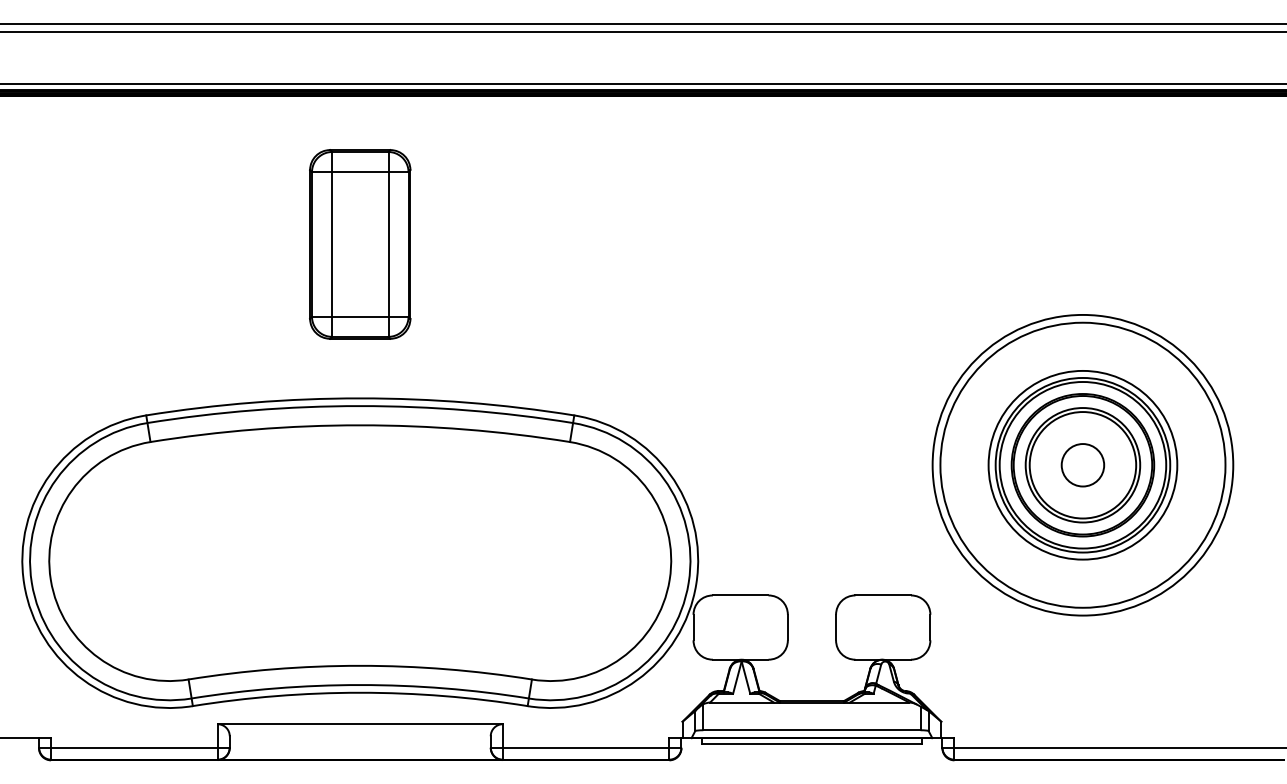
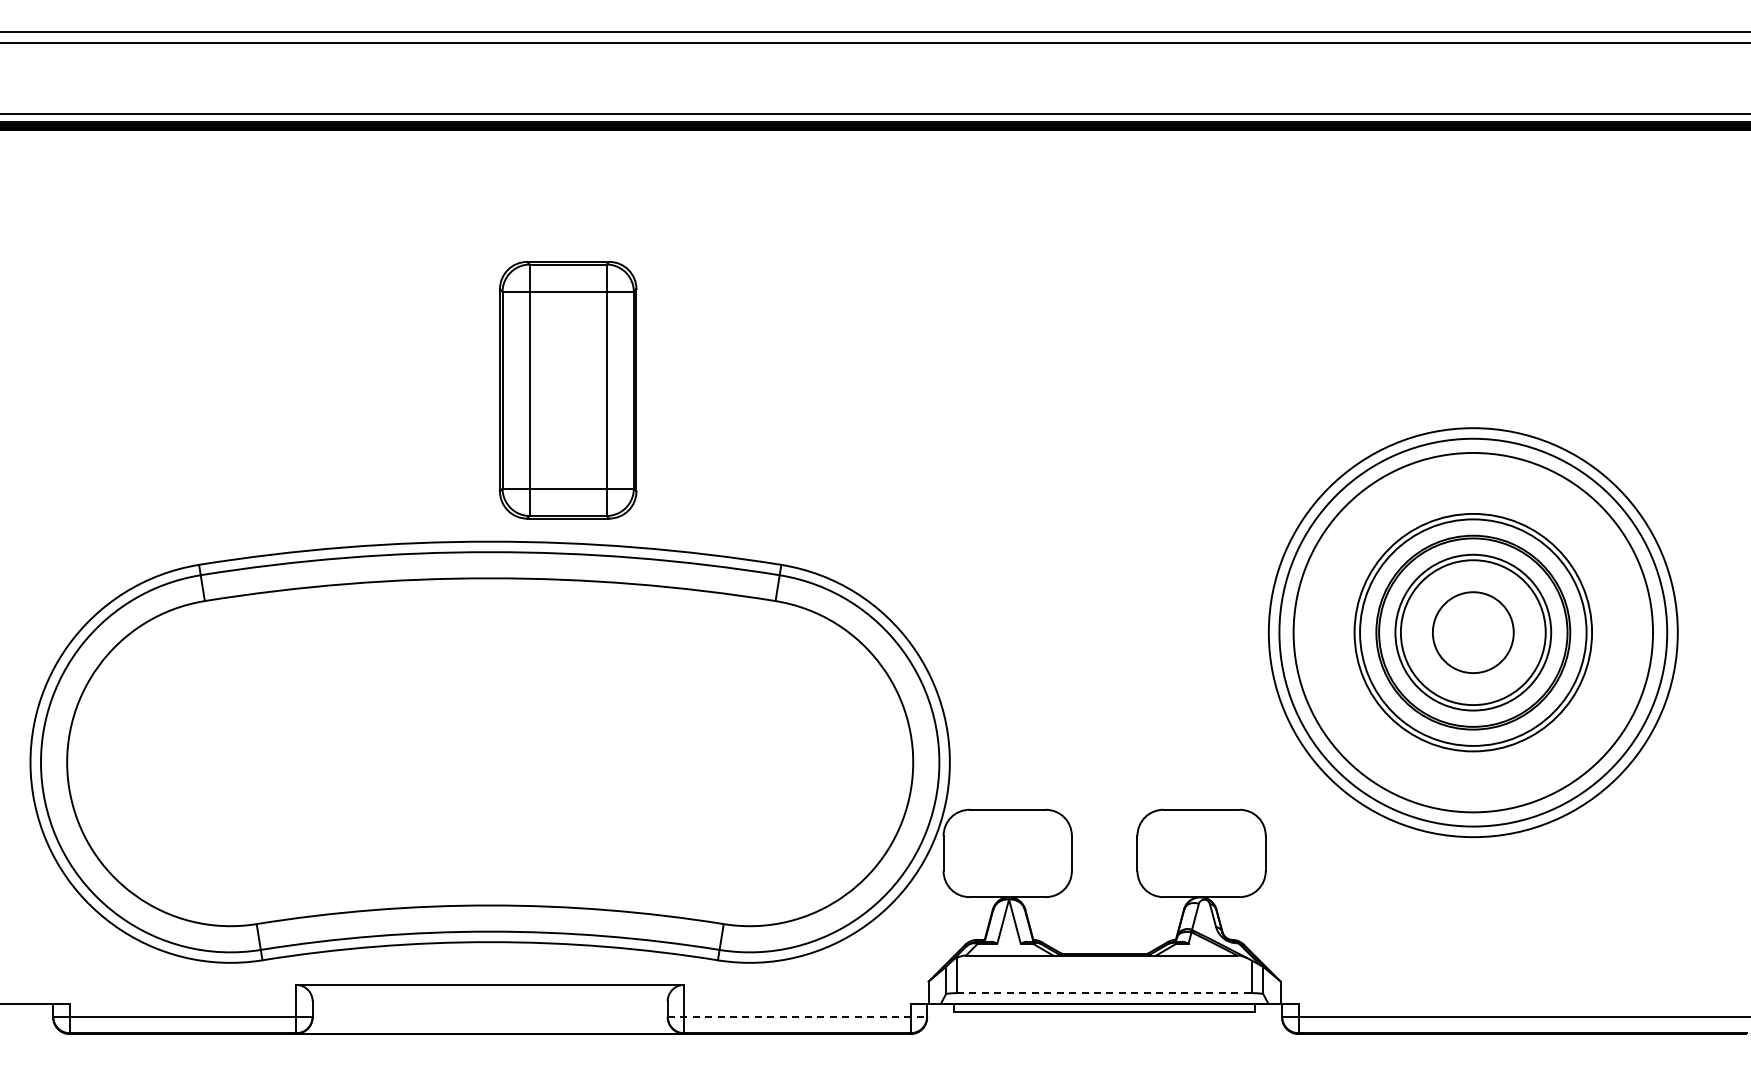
part: (359, 243) -> (567, 389), moved
circle: (1082, 465) -> (1472, 632), size x1.4
circle: (1083, 465) -> (1473, 632), size x1.4
line: (811, 730) -> (1104, 993), solid -> dashed
line: (586, 747) -> (797, 1016), solid -> dashed

